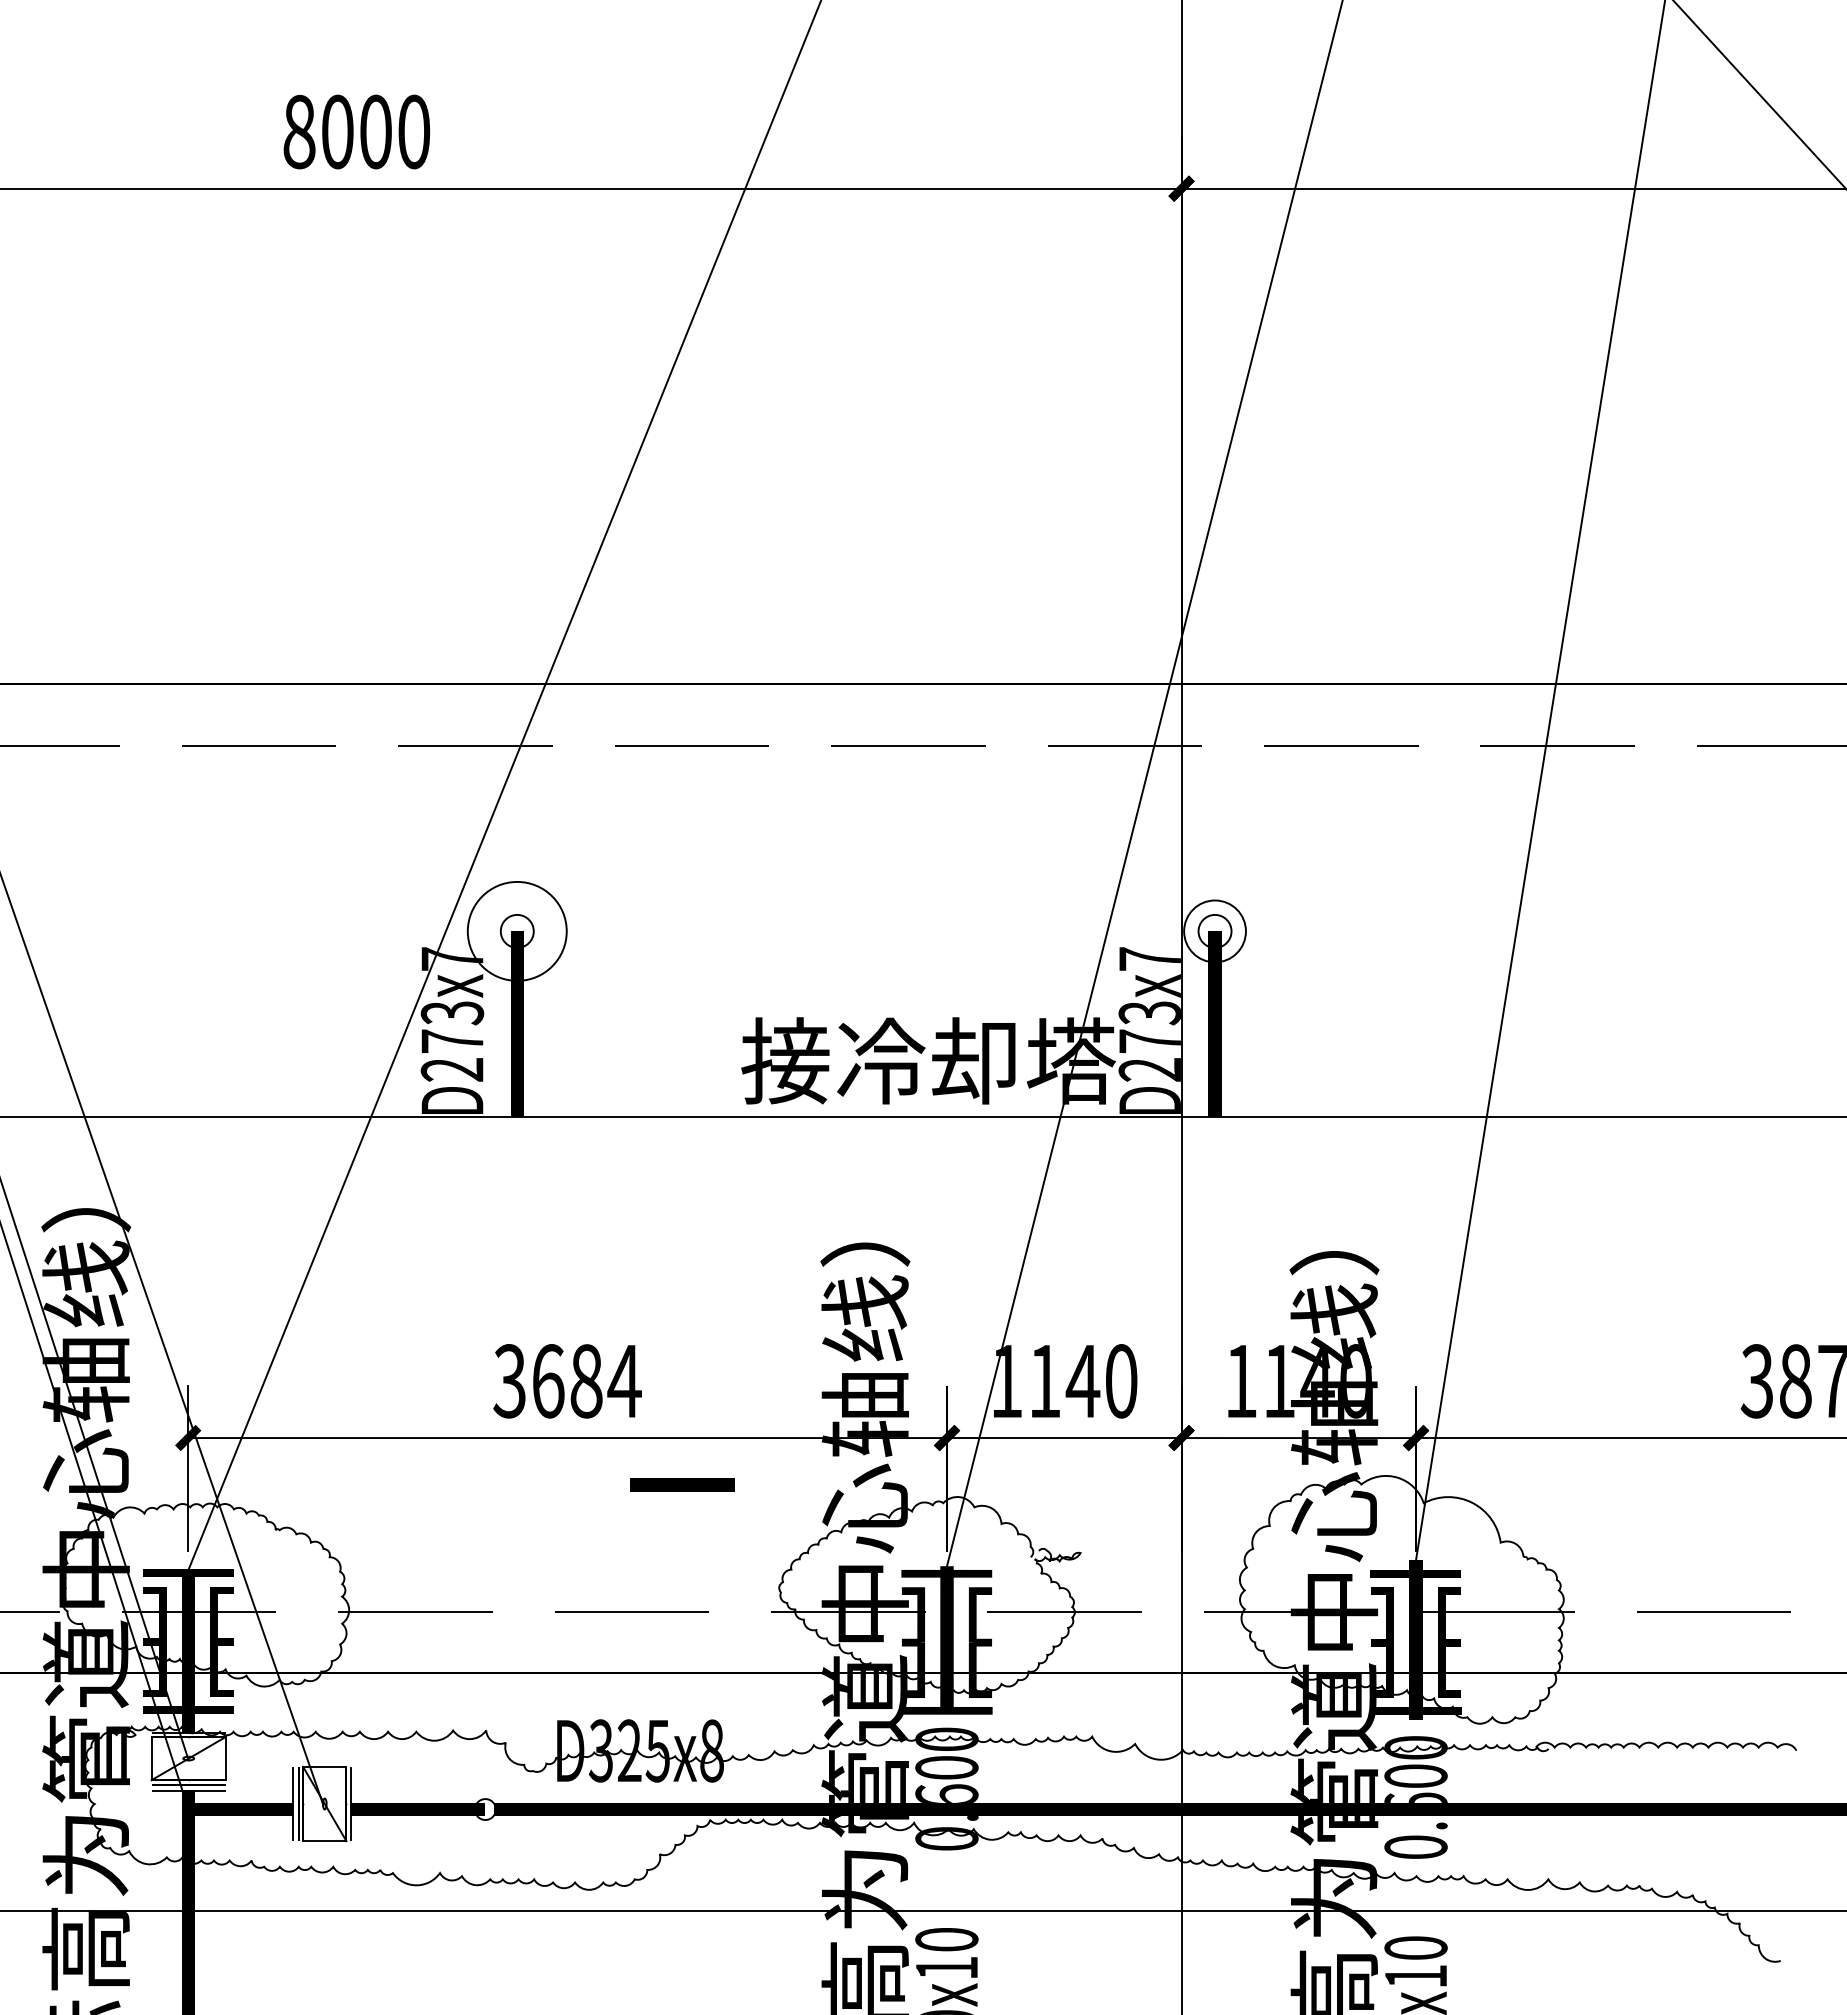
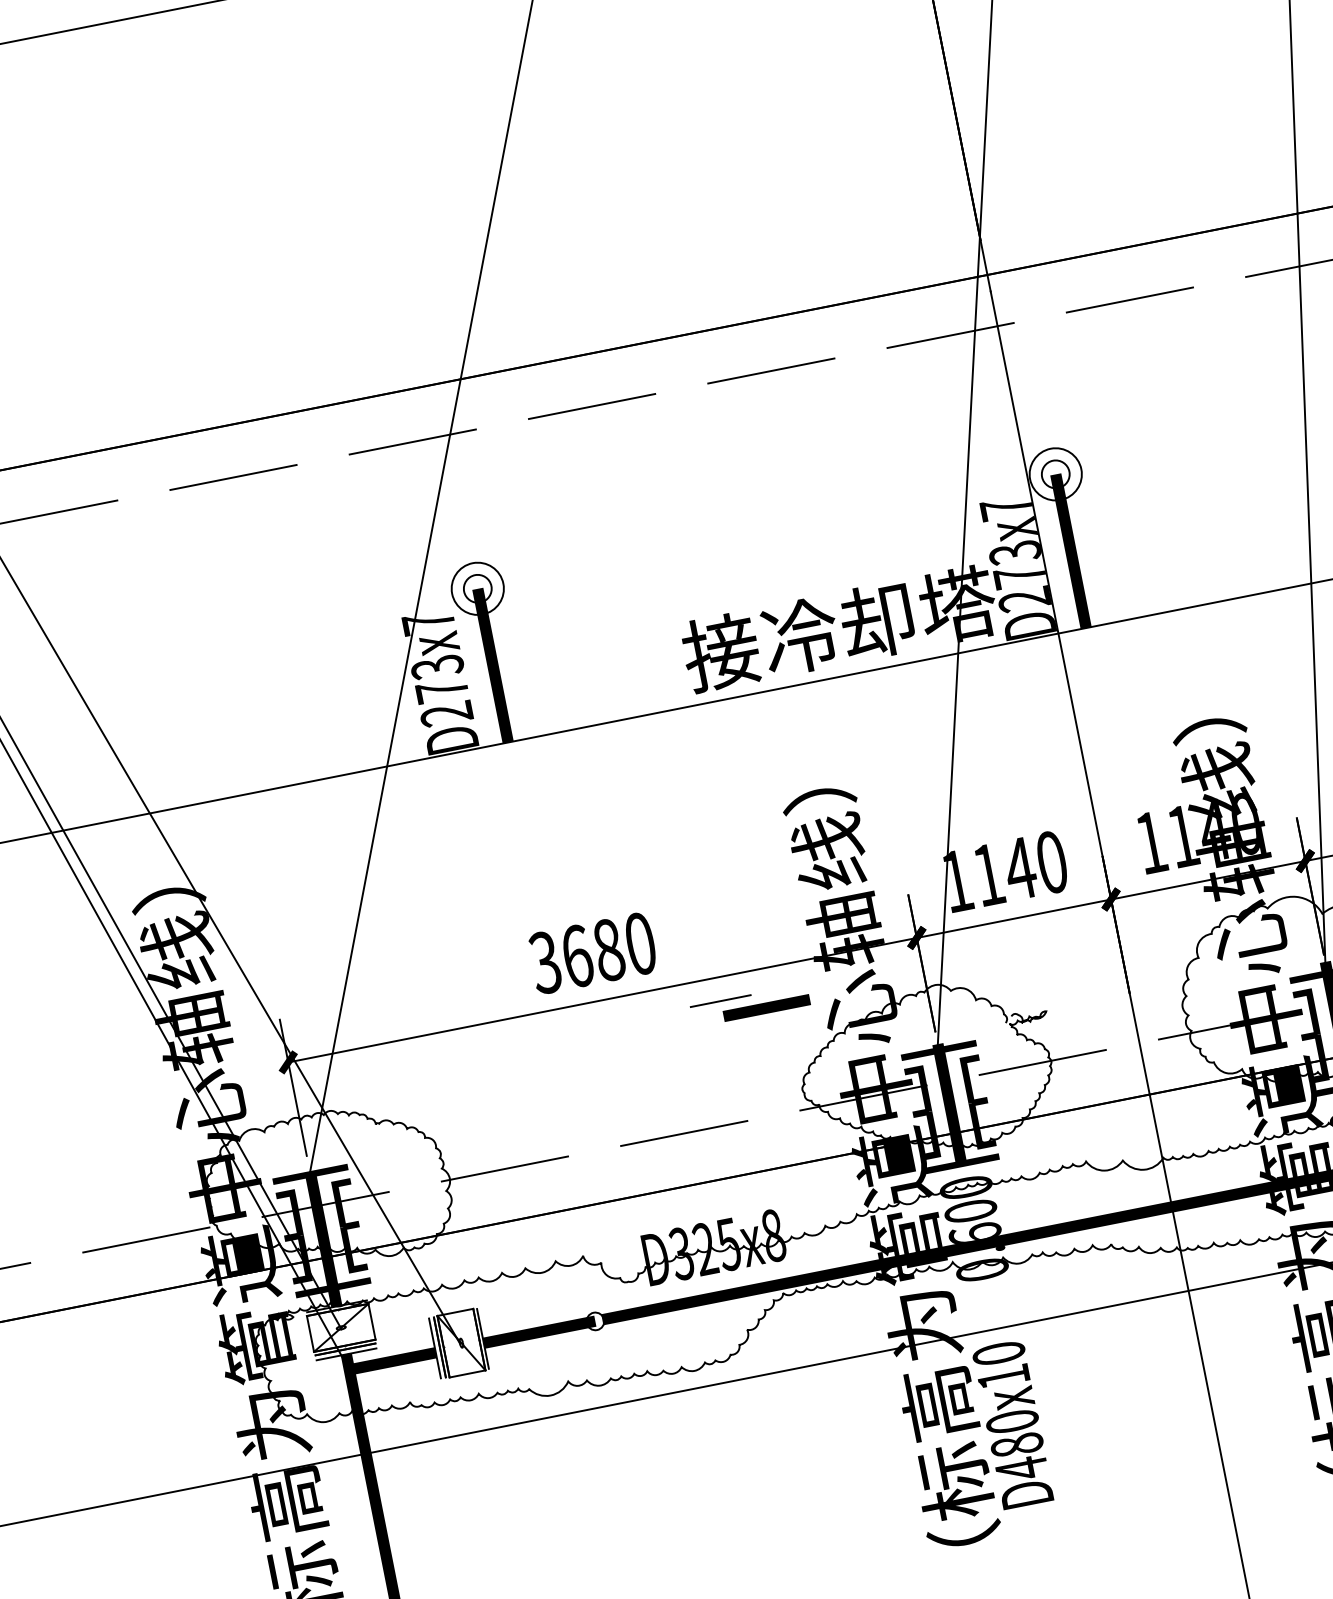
circle: (517, 931) -> (477, 588), size x0.62
text: (624, 1381) -> (640, 944), 3684 -> 3680
line: (704, 1465) -> (720, 1000), added
line: (682, 1484) -> (766, 1007), moved

